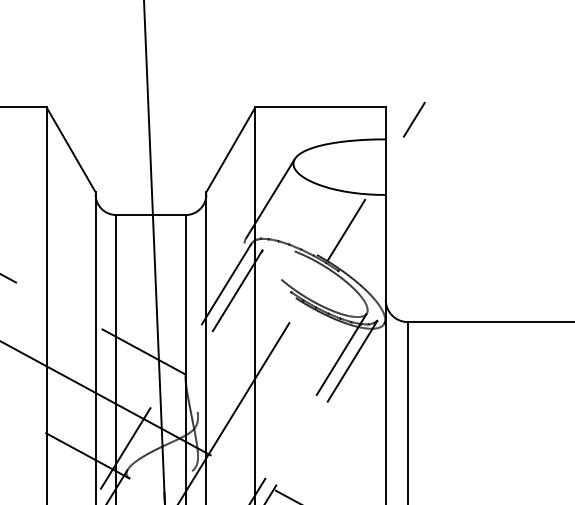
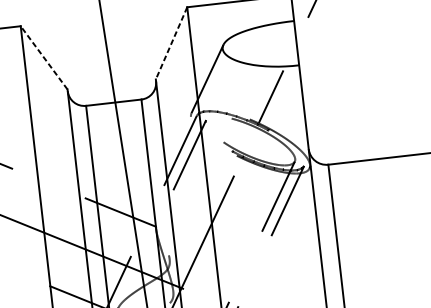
line: (70, 149) -> (43, 57), solid -> dashed
line: (230, 150) -> (171, 44), solid -> dashed

